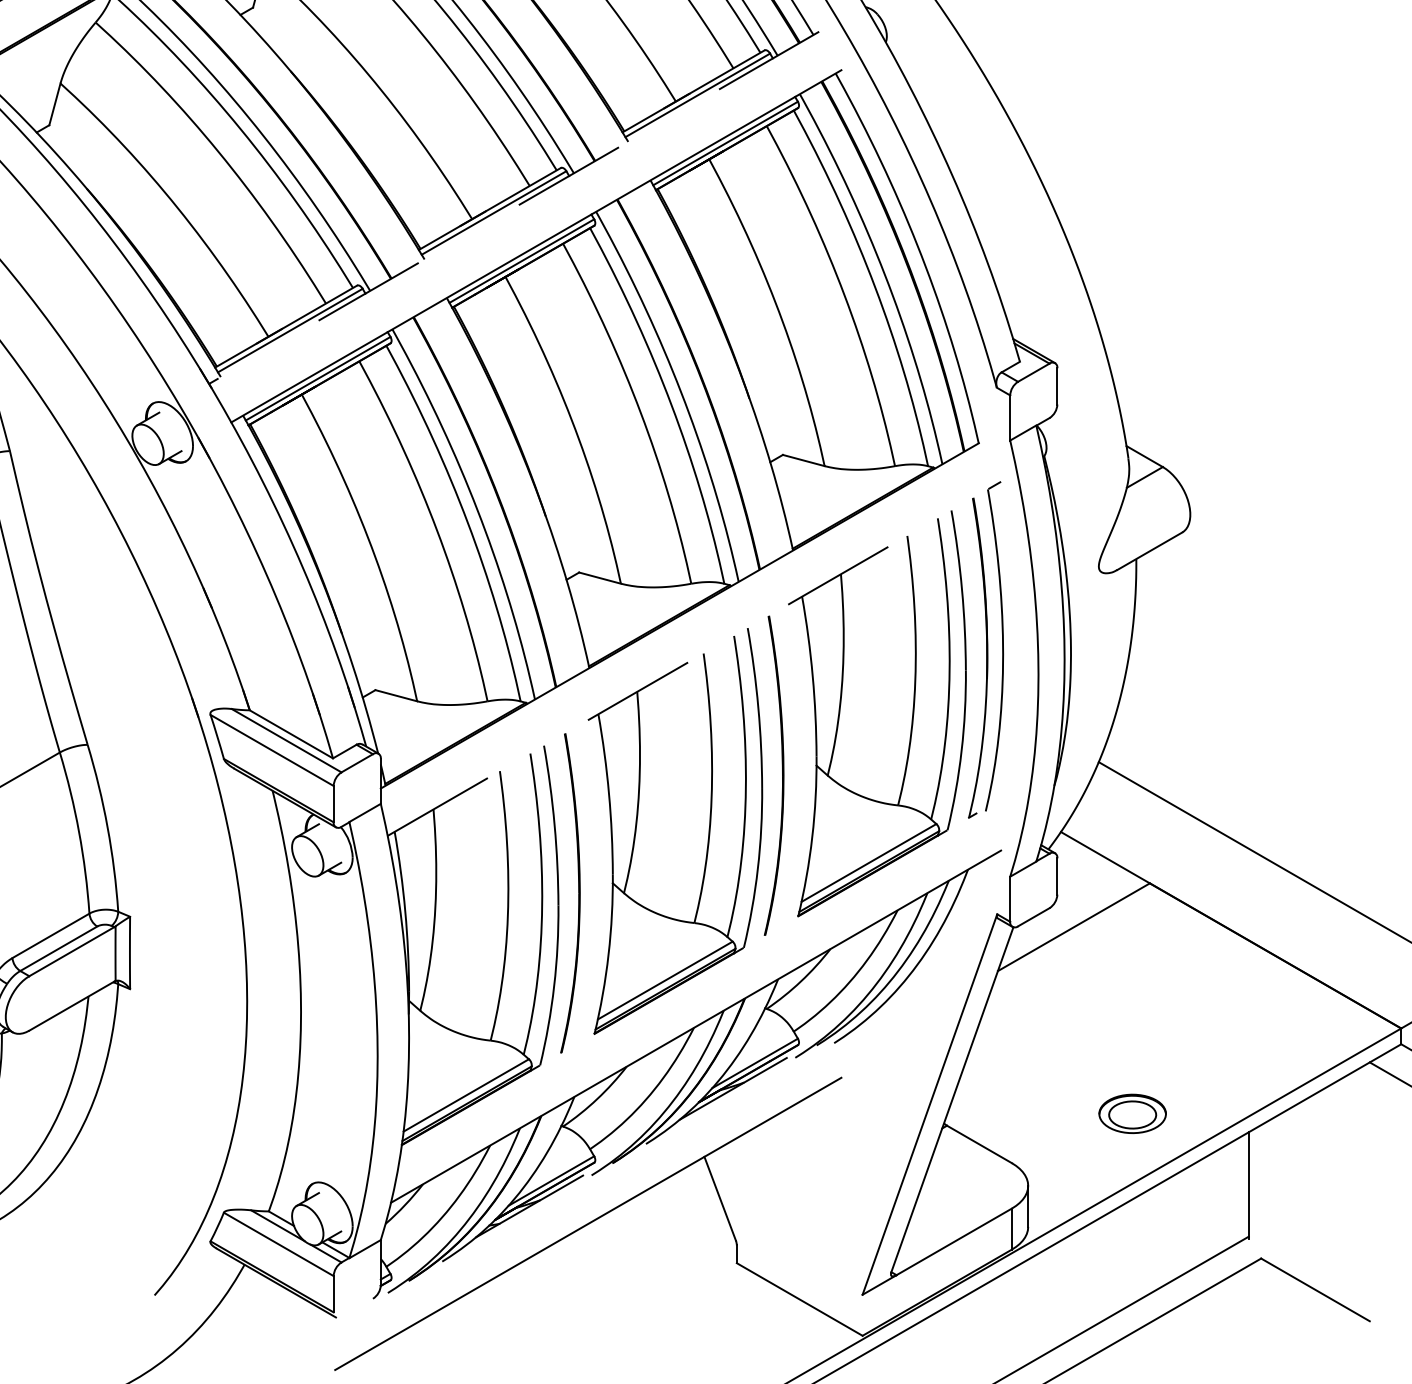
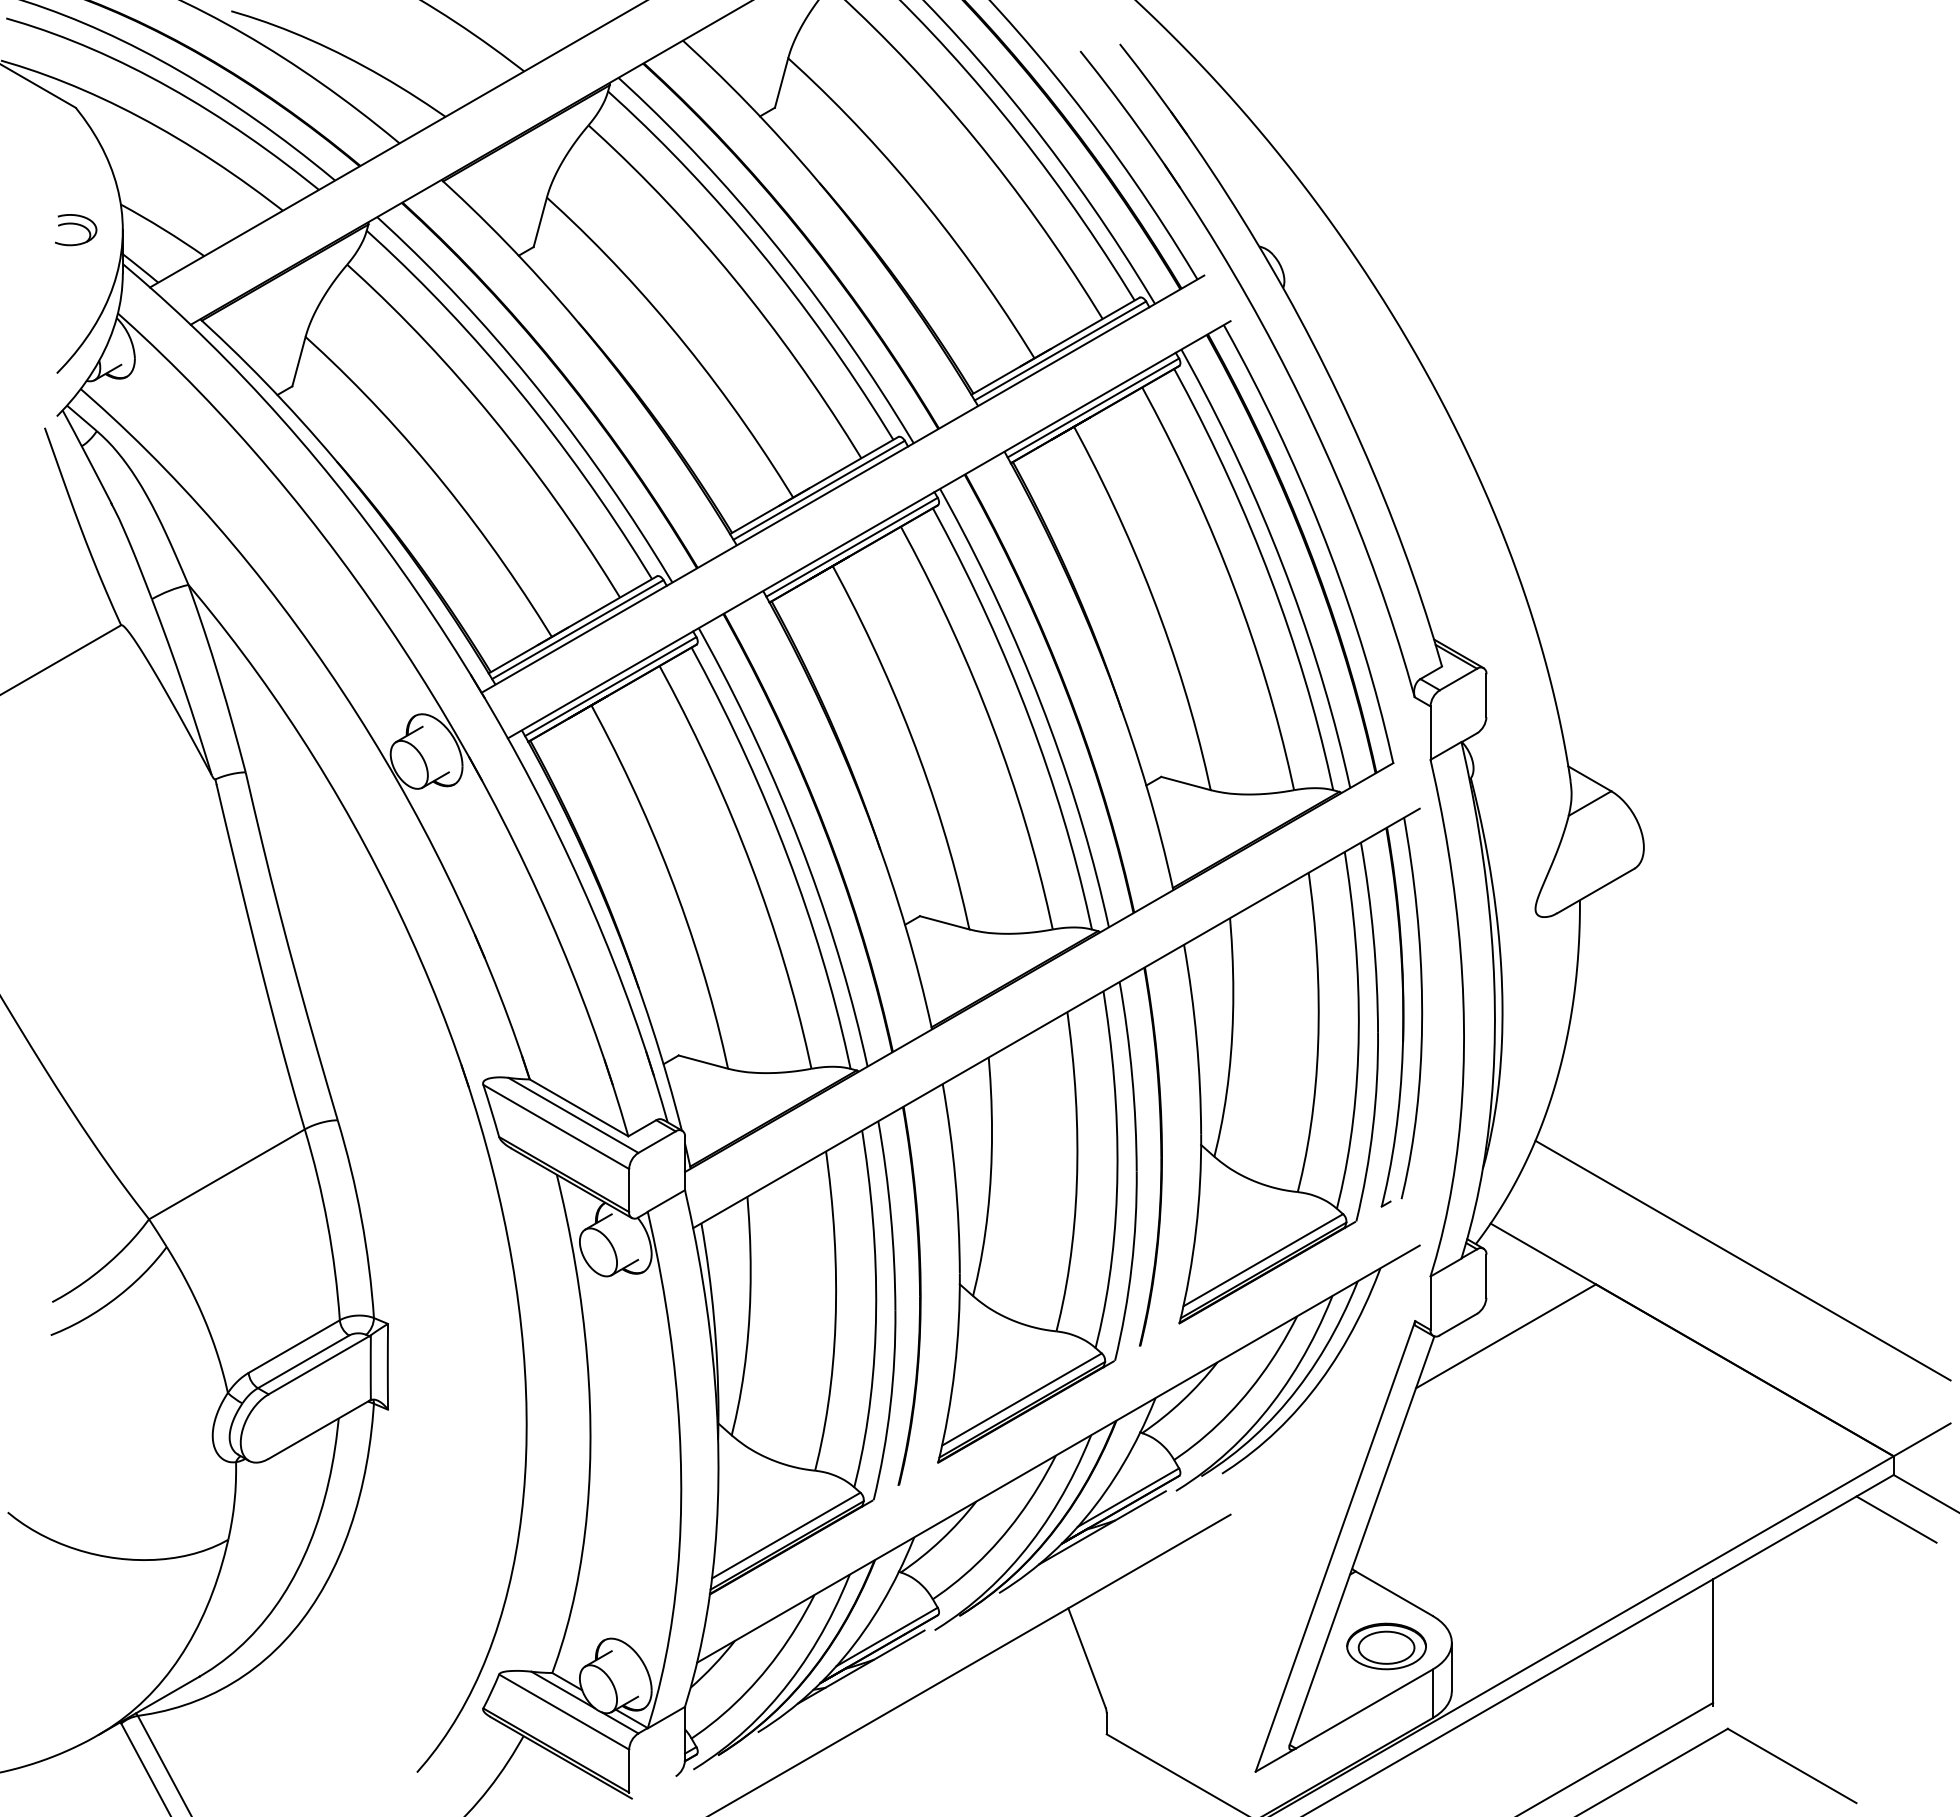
line: (513, 208) -> (842, 484), dashed -> solid
line: (694, 658) -> (1056, 1018), dashed -> solid
part: (1132, 1113) -> (1386, 1646), moved

